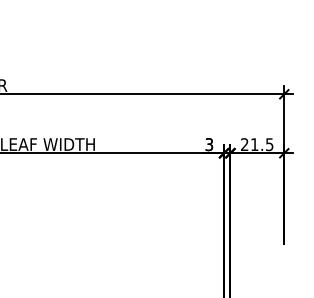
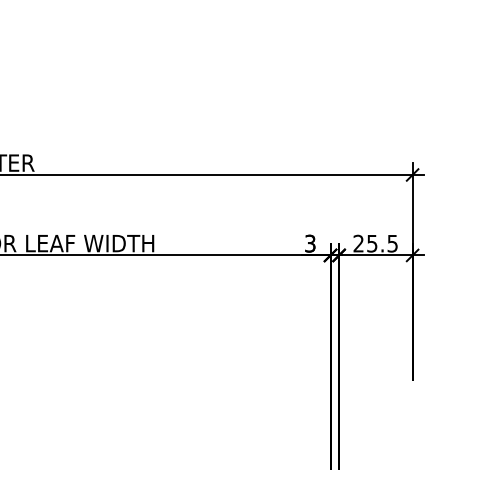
text: (254, 144) -> (372, 243), 21.5 -> 25.5

